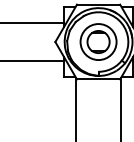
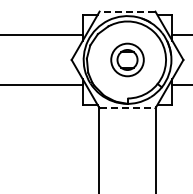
line: (98, 4) -> (127, 11), solid -> dashed
part: (98, 41) -> (127, 59), size x0.7
line: (98, 79) -> (127, 108), solid -> dashed

